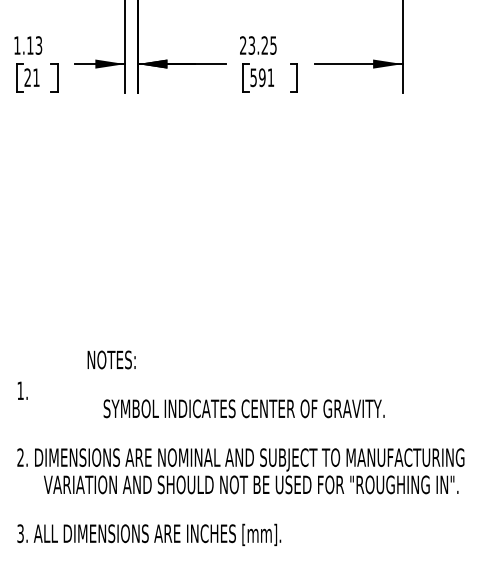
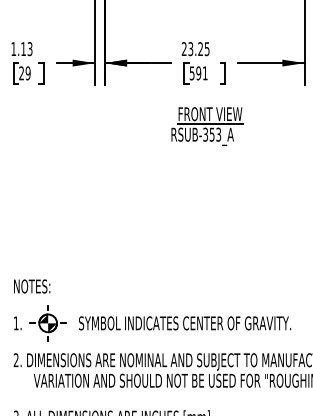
text: (36, 77) -> (28, 73), 21 -> 29
part: (273, 147) -> (207, 126), added
text: (111, 359) -> (32, 286), moved
text: (22, 390) -> (17, 323), moved
part: (62, 408) -> (47, 323), added

